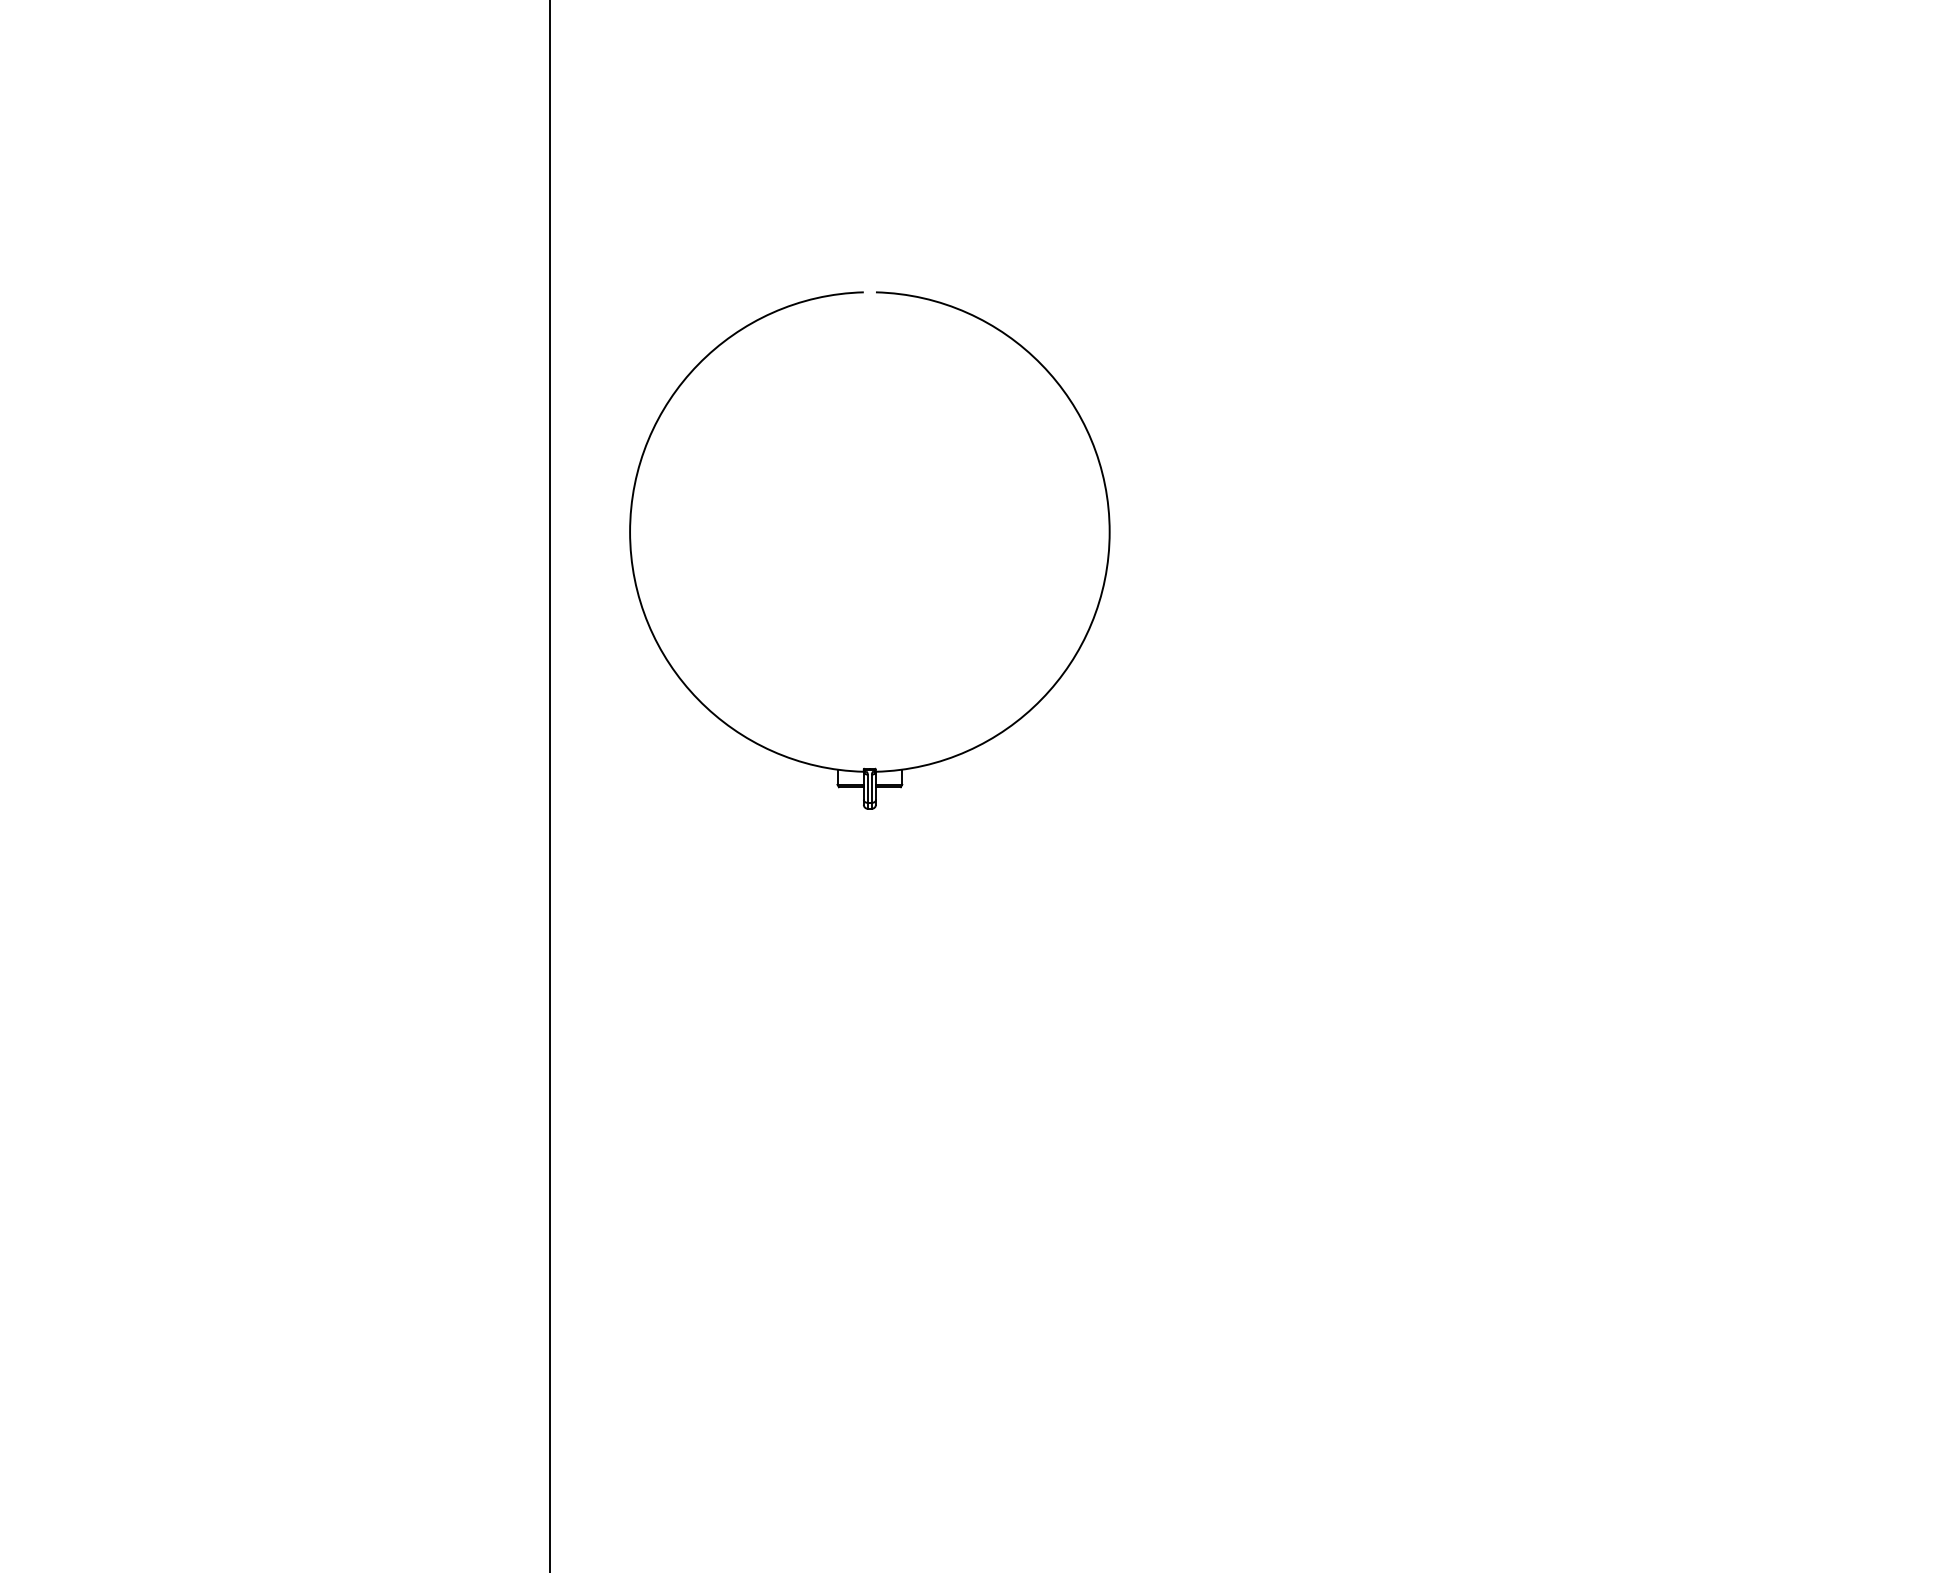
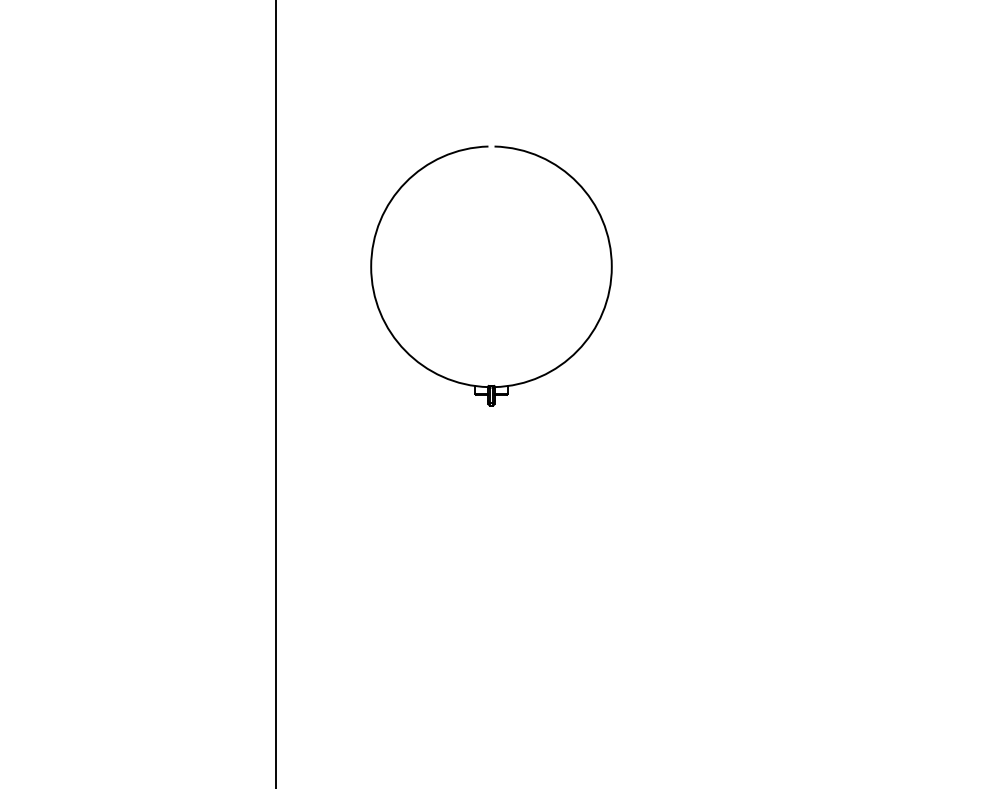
part: (863, 766) -> (488, 384), moved

